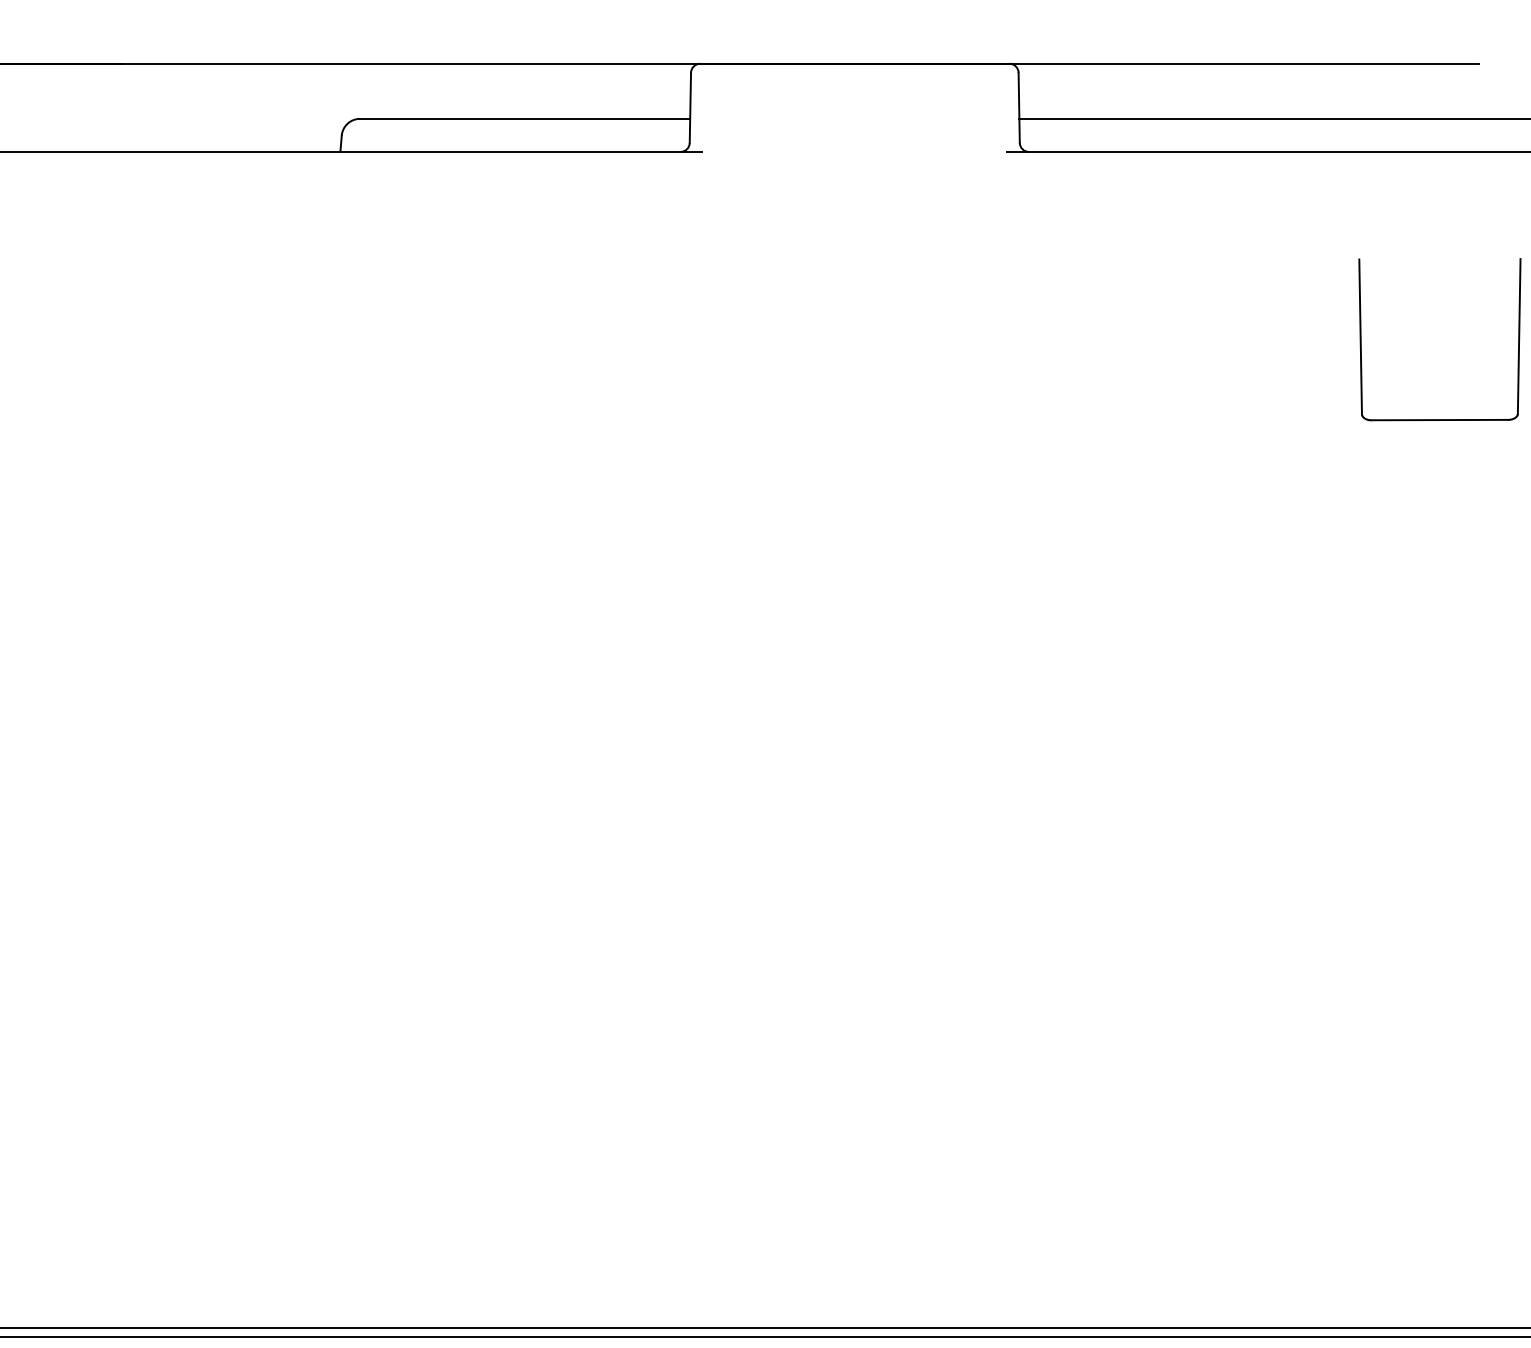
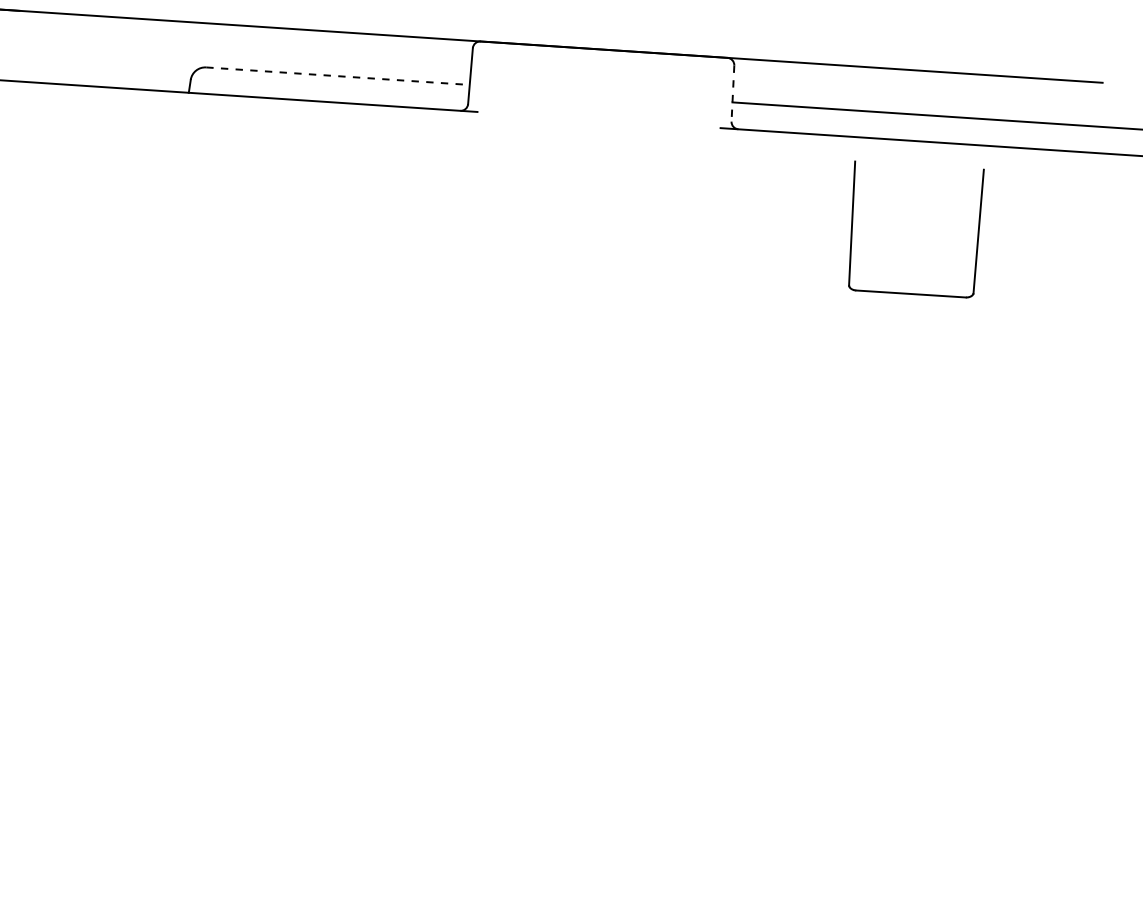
line: (1019, 108) -> (733, 94), solid -> dashed
line: (525, 118) -> (338, 75), solid -> dashed
part: (1361, 339) -> (852, 225), moved

